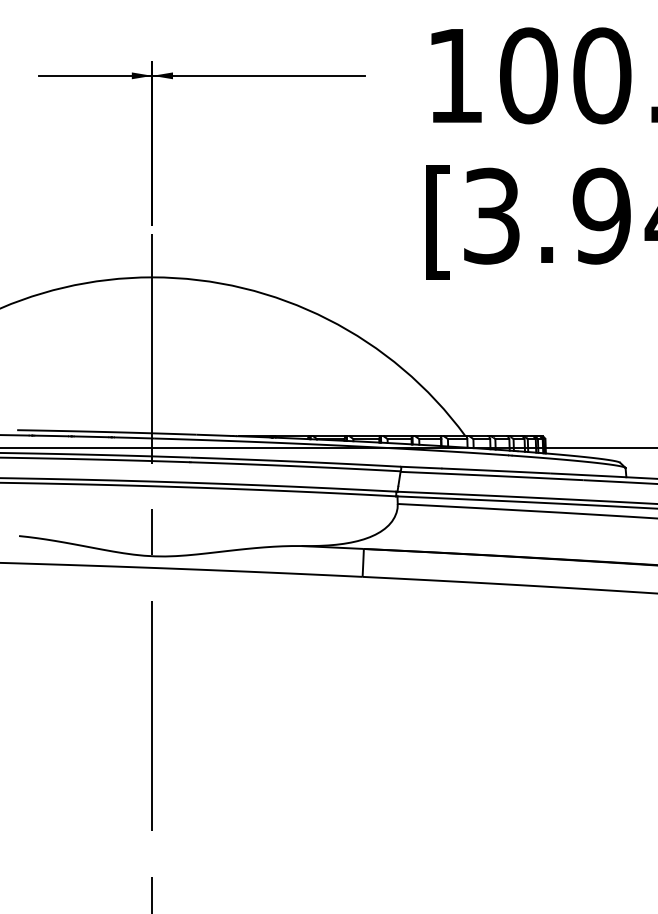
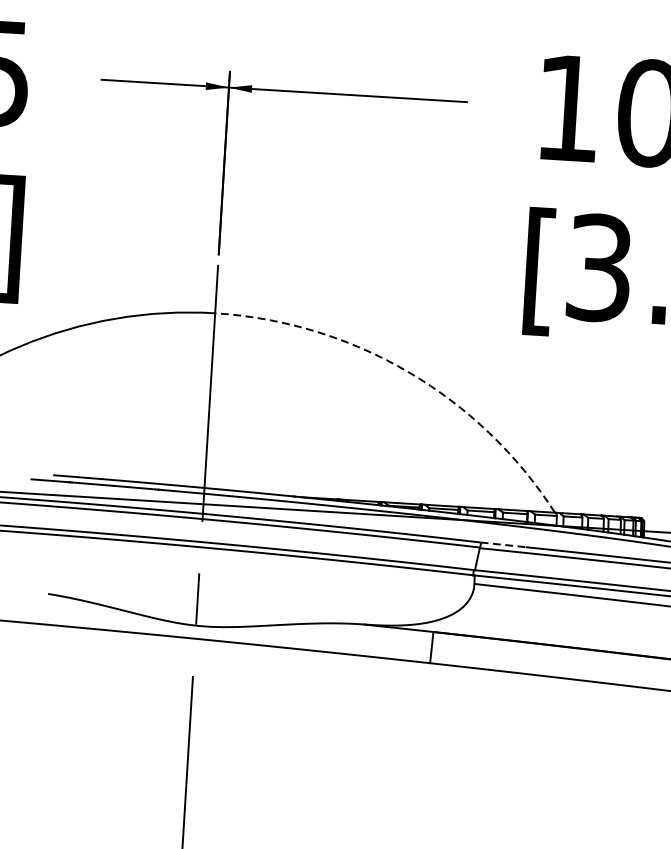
arc: (327, 319) -> (408, 372), solid -> dashed
line: (421, 467) -> (503, 544), solid -> dashed

